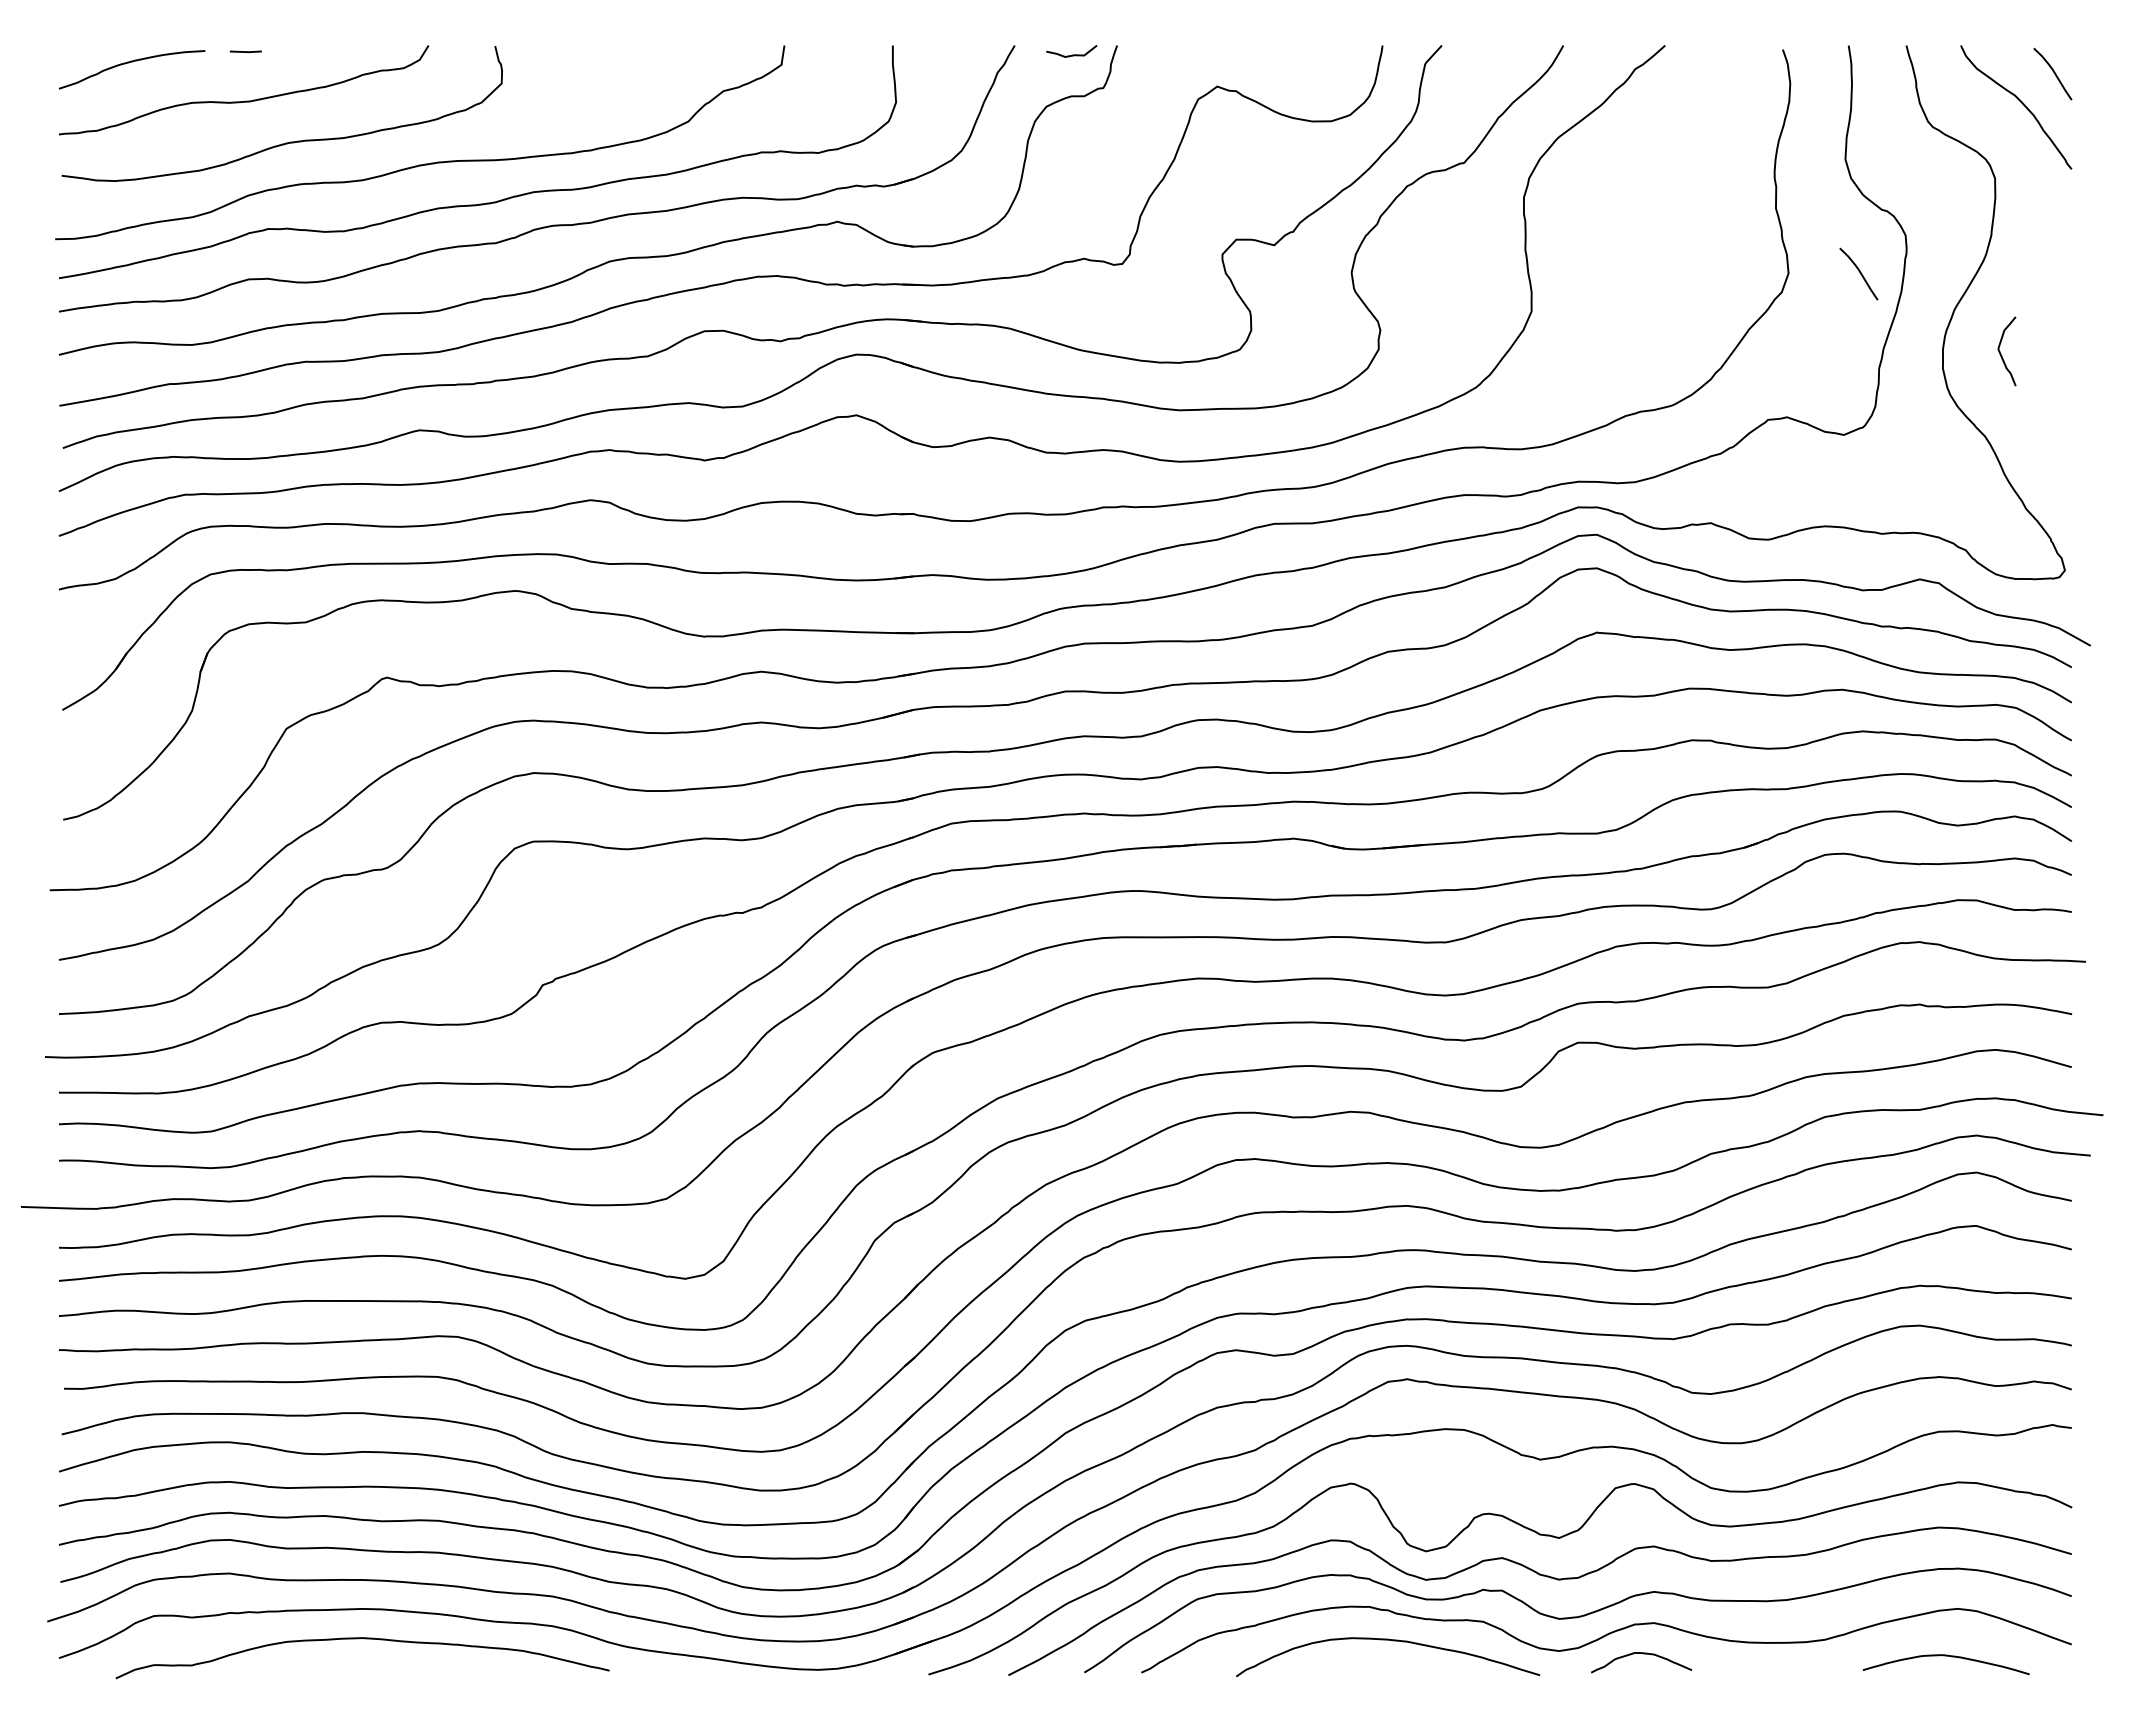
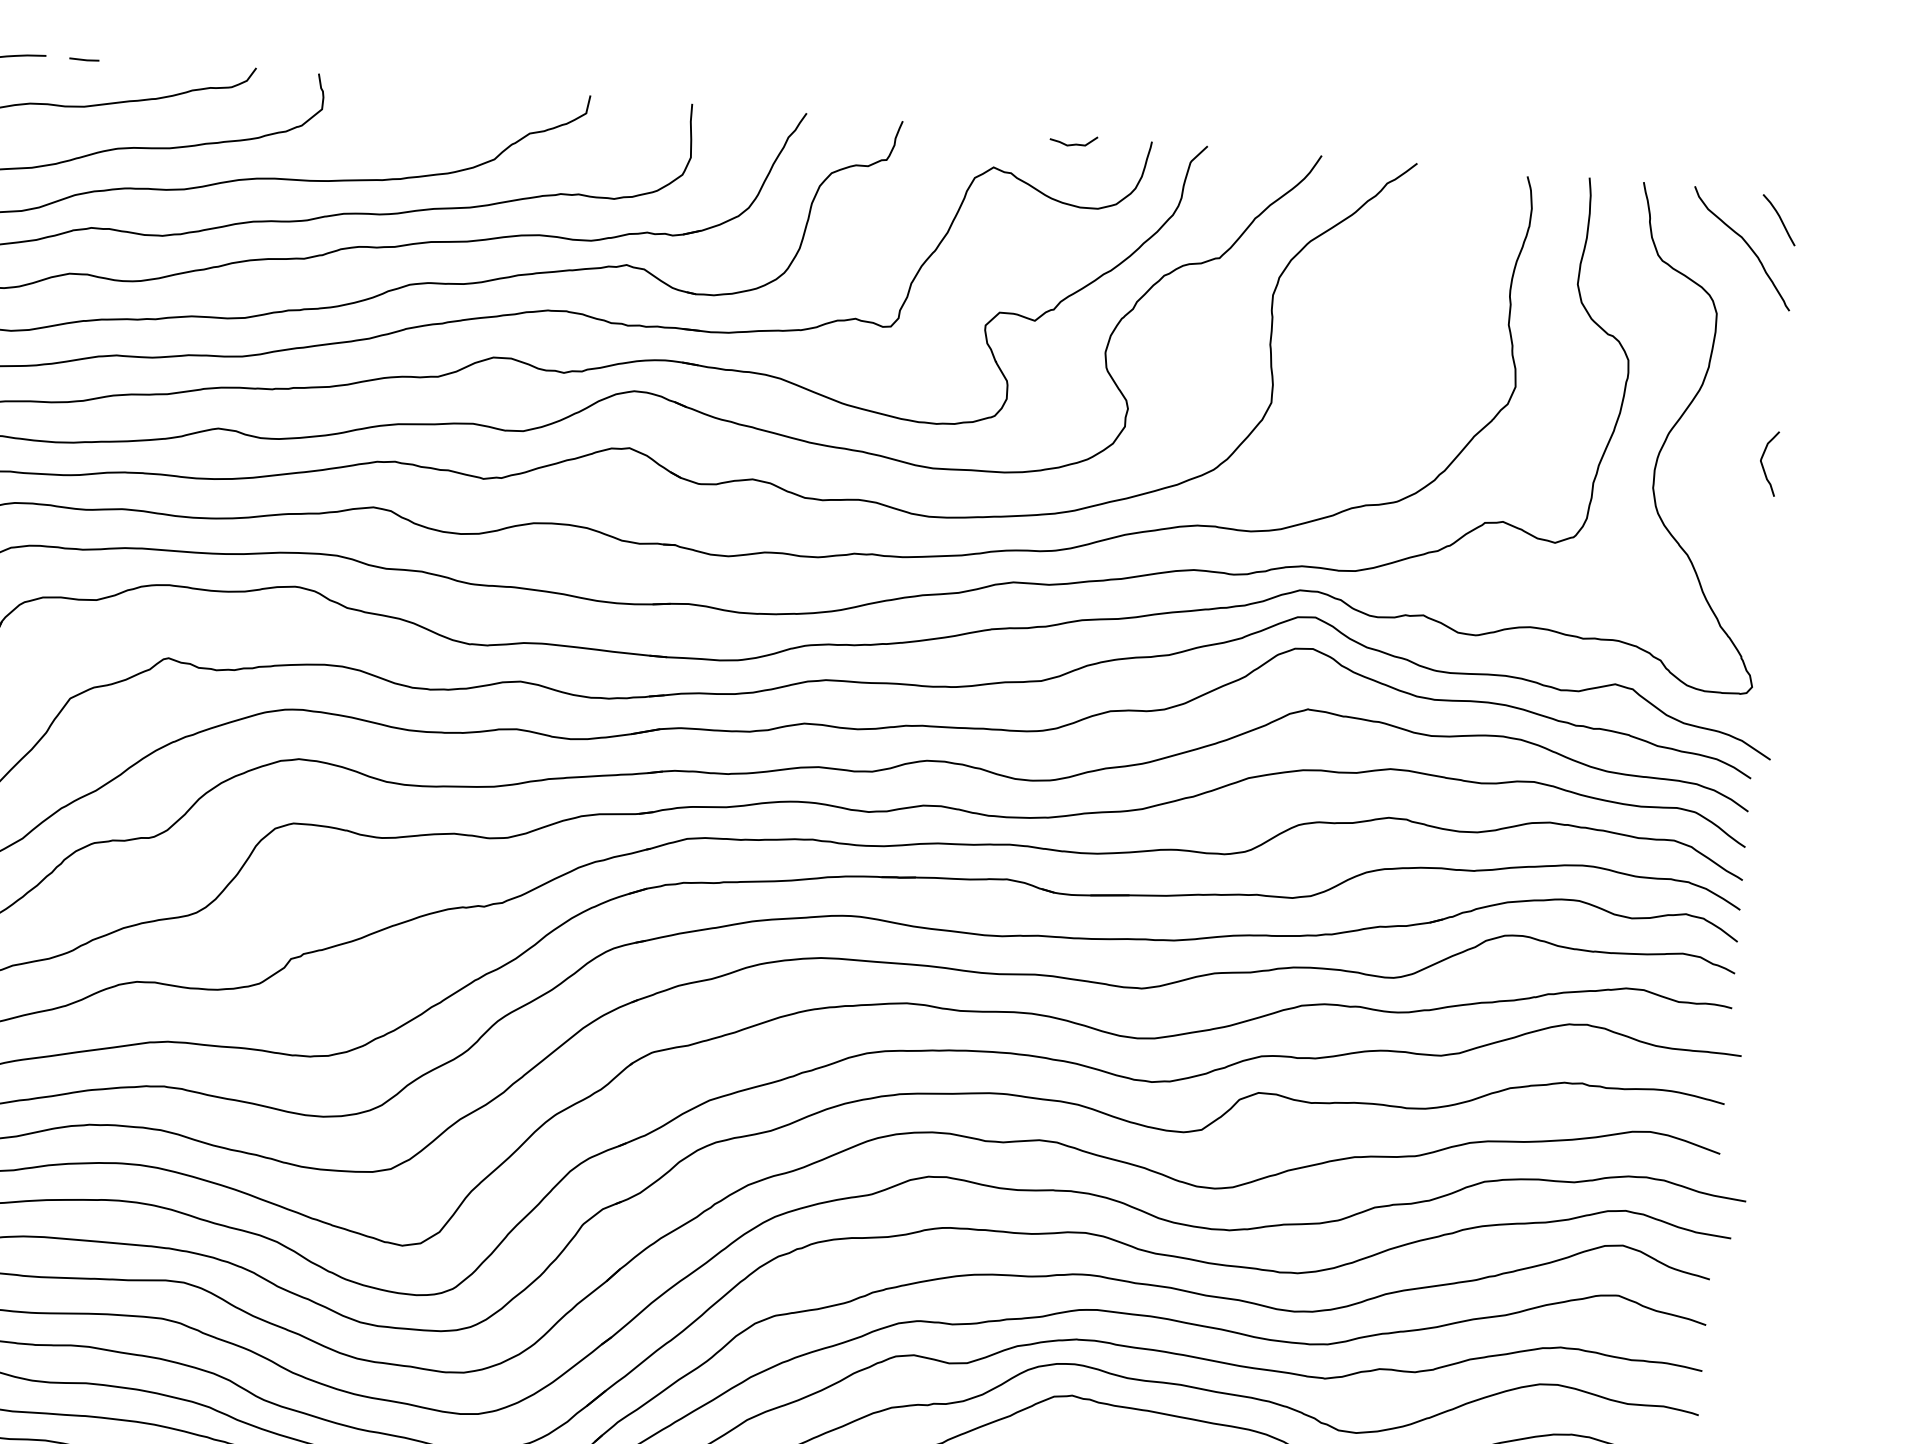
curve: (1071, 54) -> (1073, 143), moved
curve: (1859, 273) -> (1582, 392), removed
curve: (2001, 353) -> (1763, 465), moved

